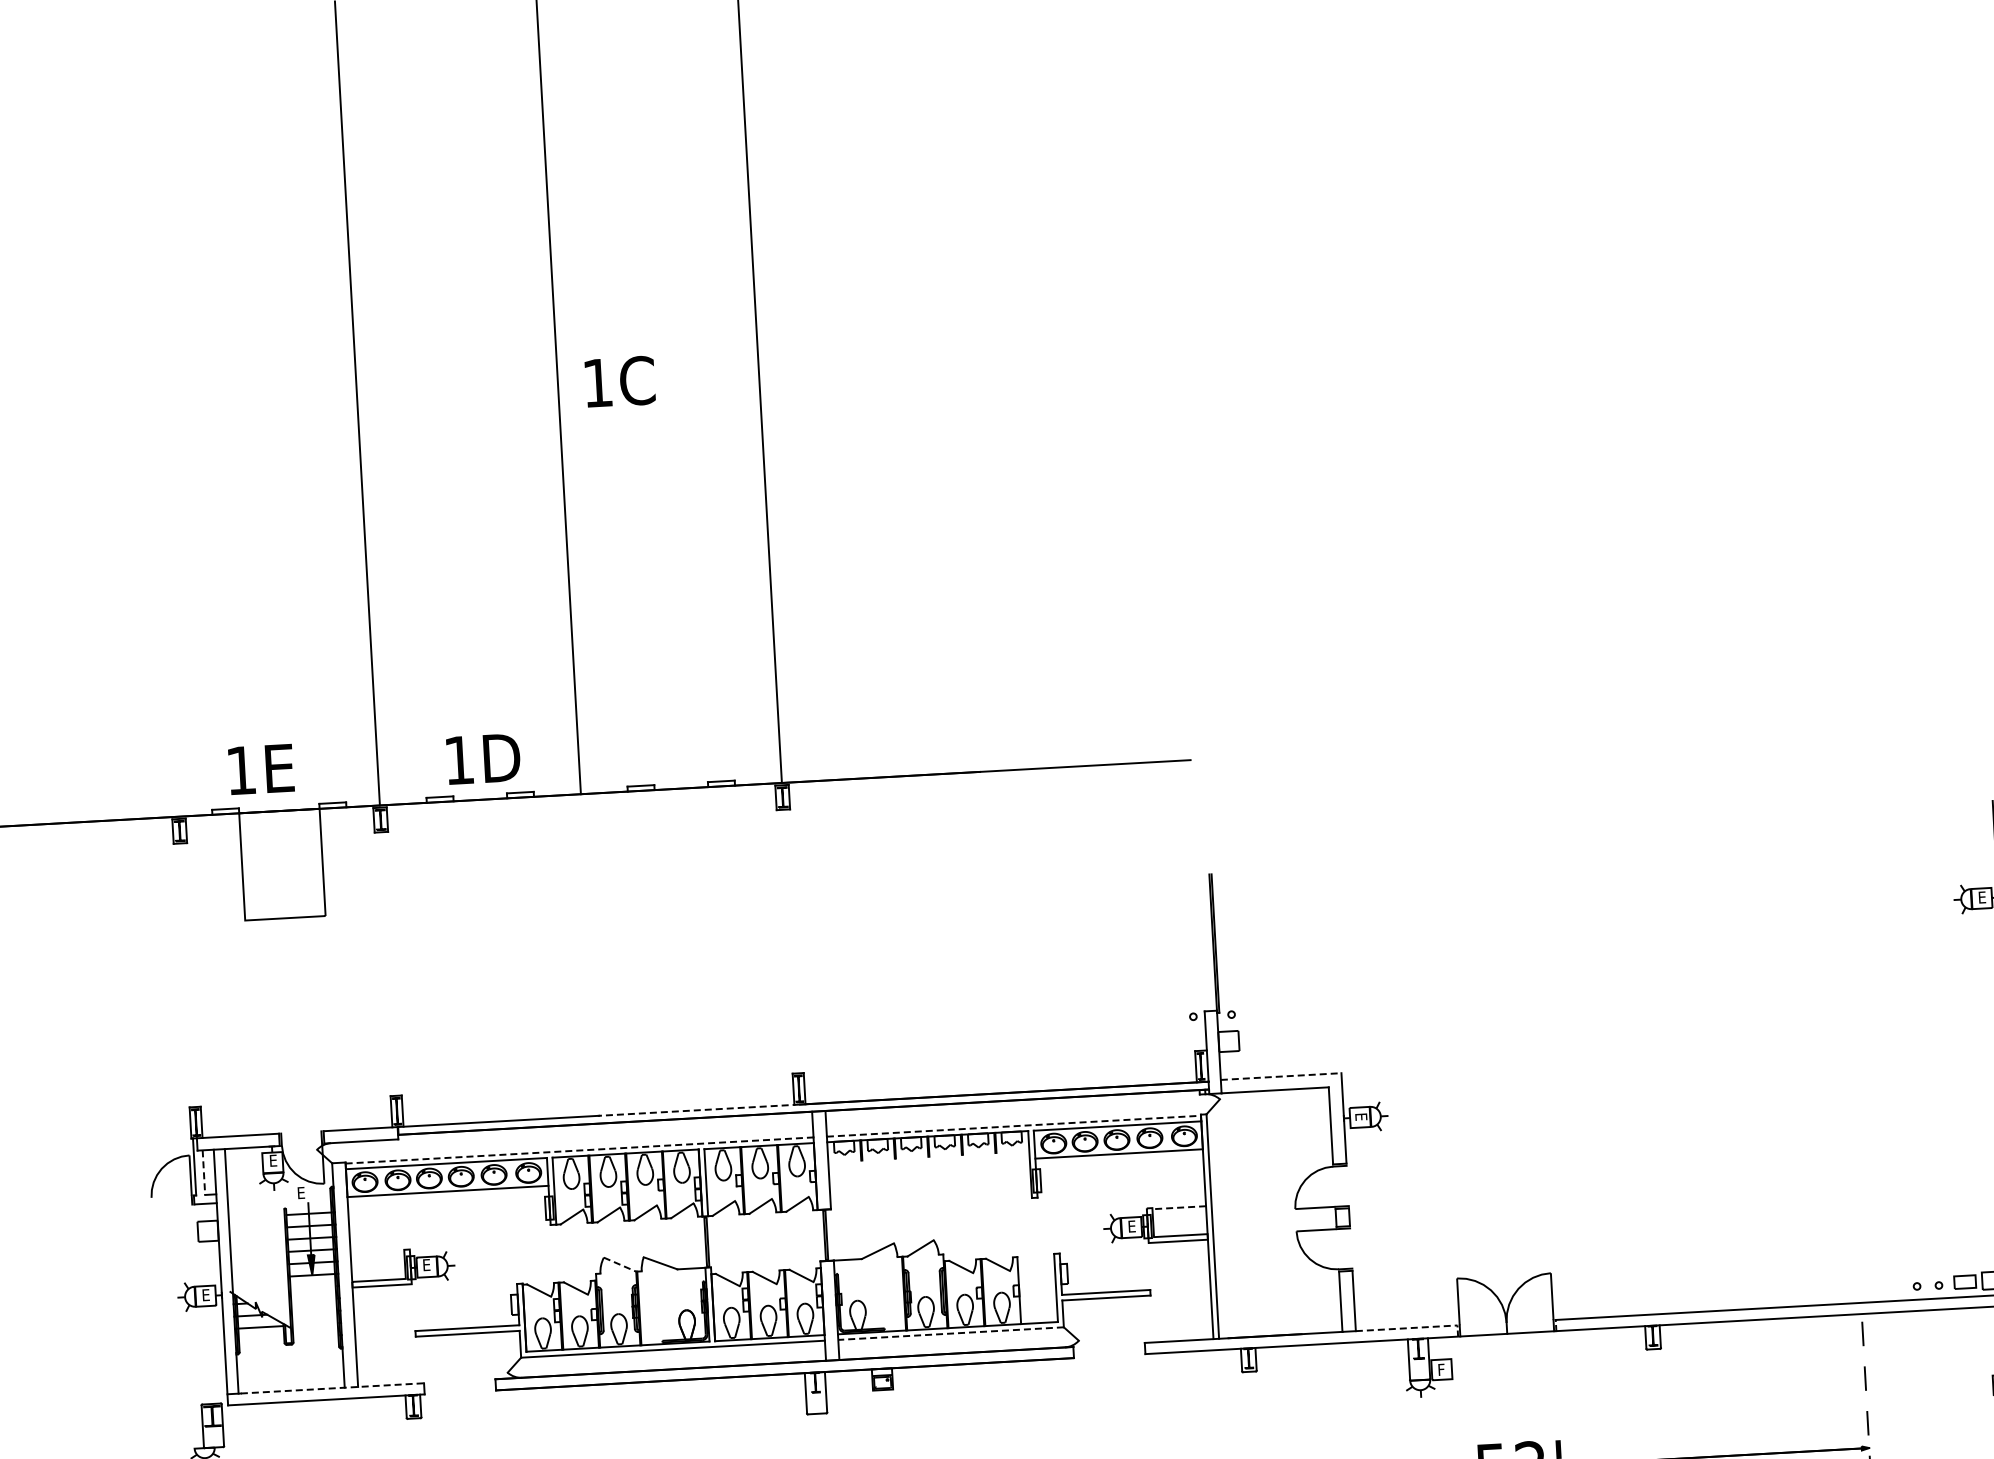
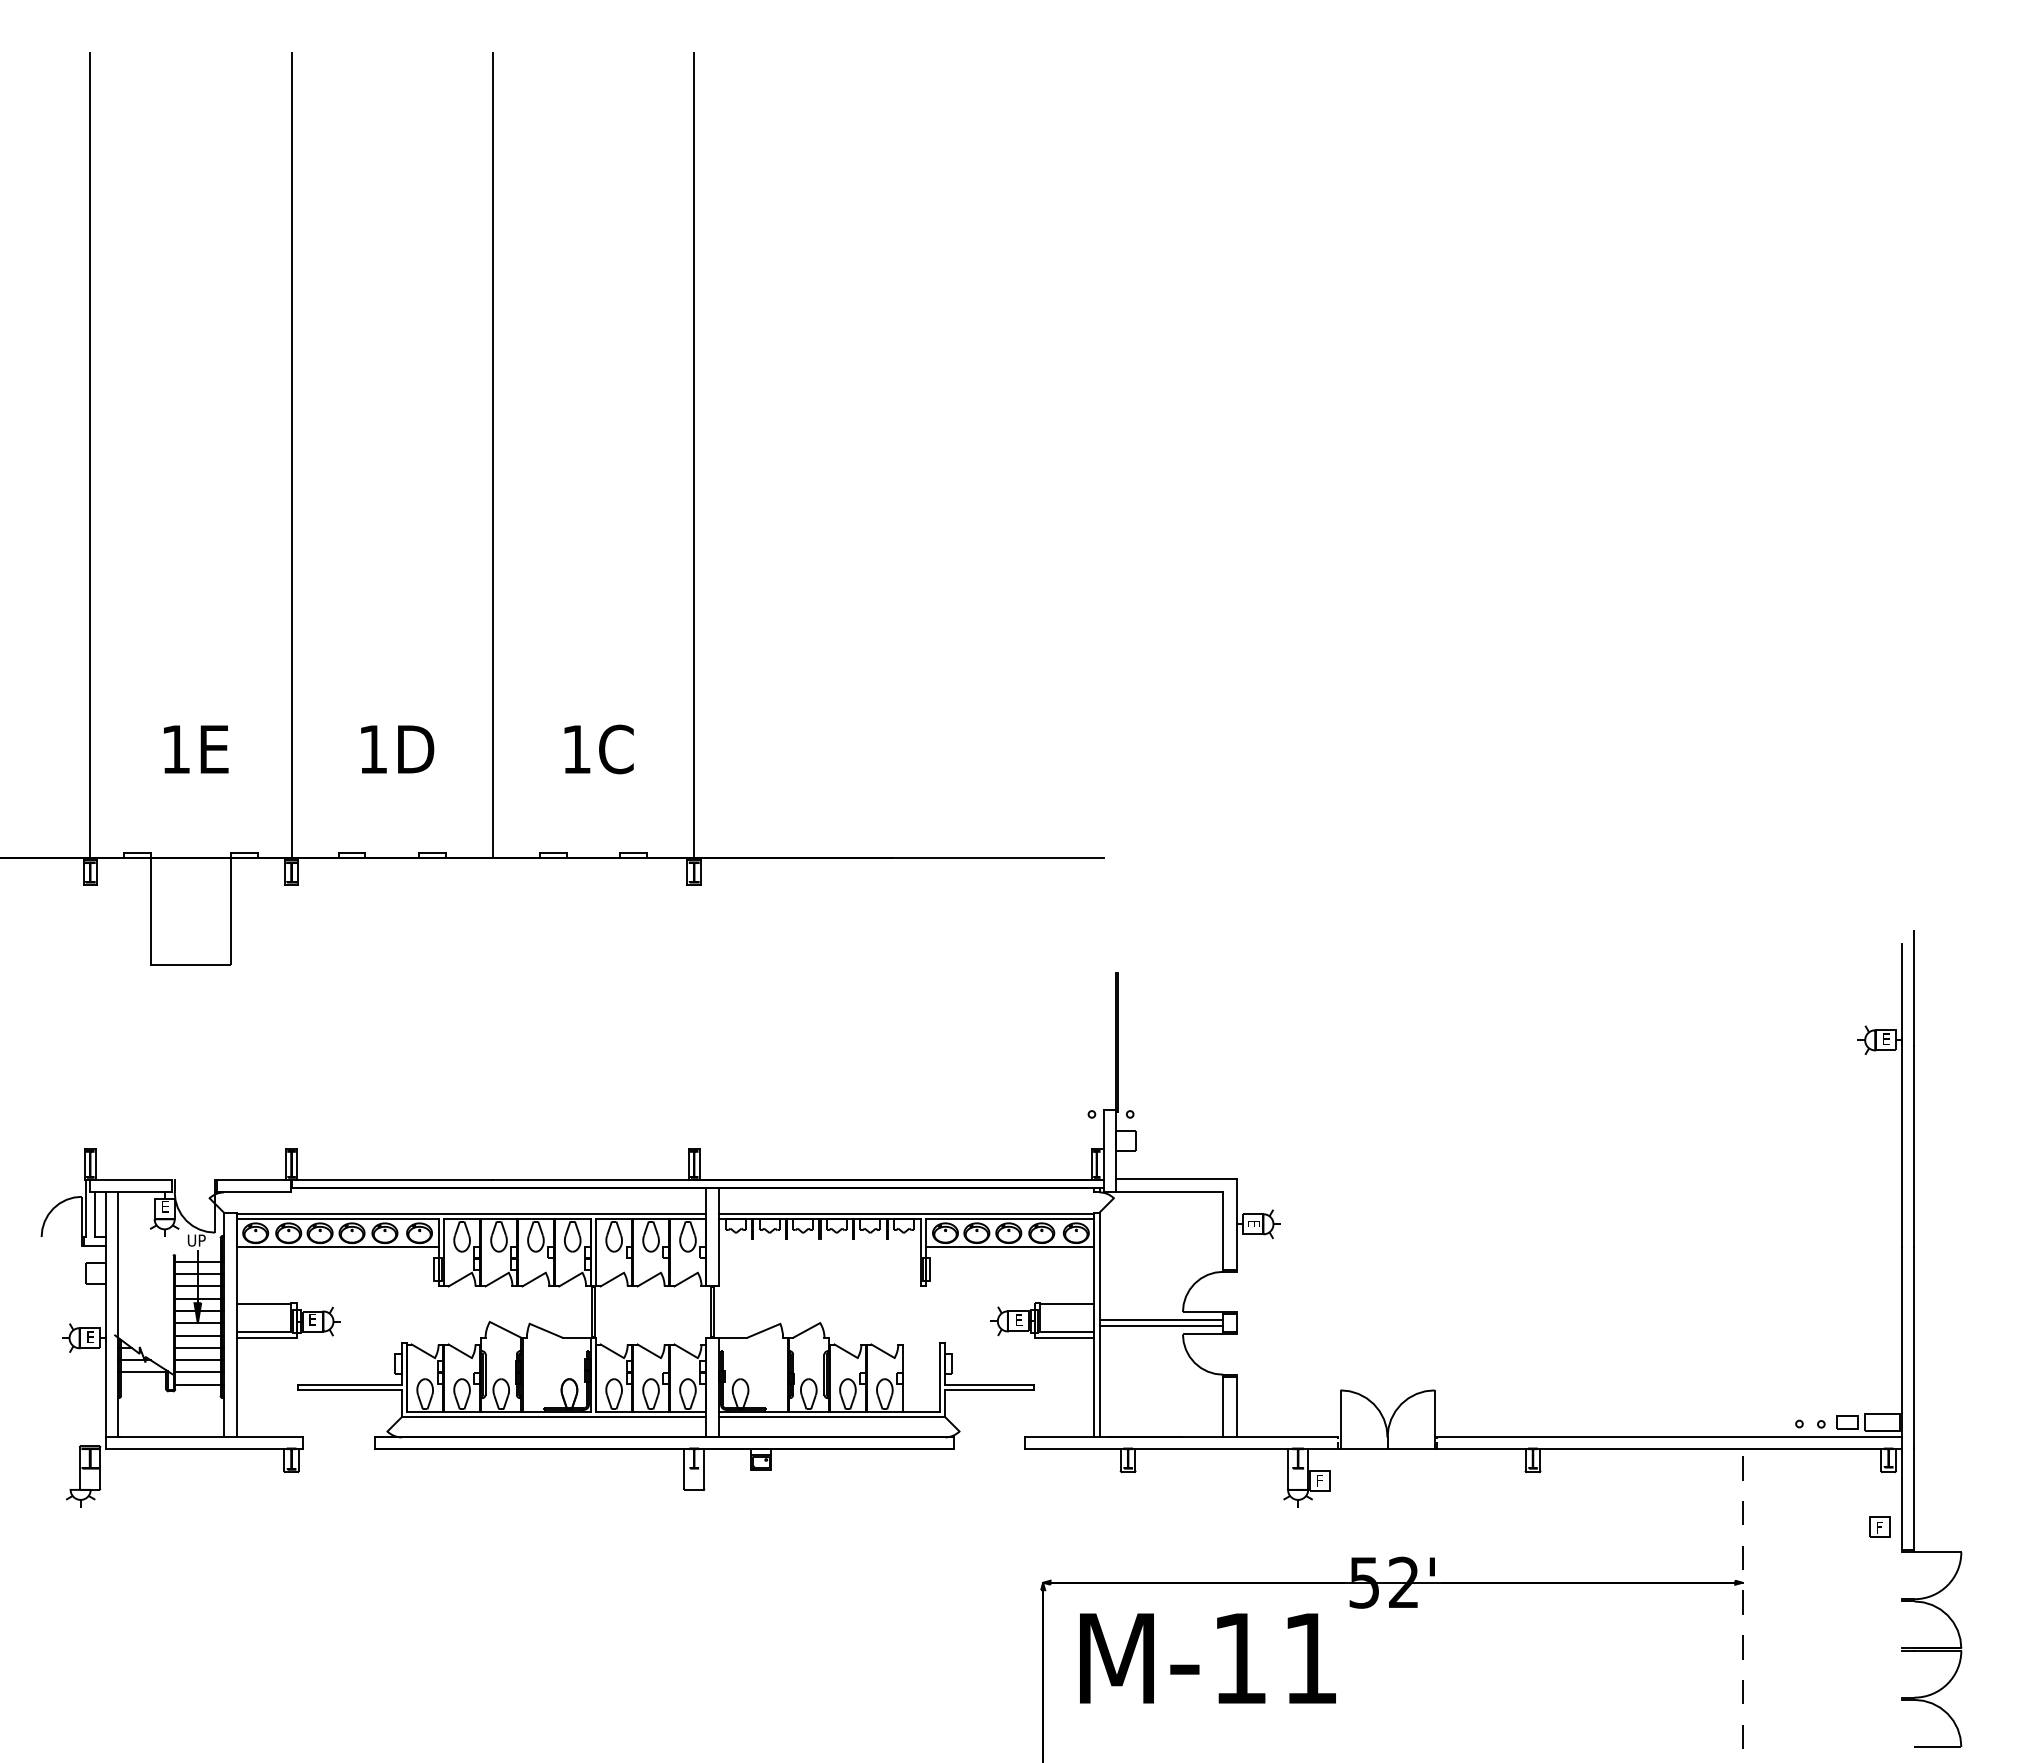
text: (619, 381) -> (598, 749), moved
line: (156, 414) -> (90, 455), added
text: (483, 759) -> (397, 749), moved
text: (261, 769) -> (196, 749), moved
line: (1281, 1076) -> (1176, 1178), dashed -> solid
line: (699, 1110) -> (593, 1180), dashed -> solid
line: (1014, 1126) -> (907, 1213), dashed -> solid
line: (580, 1150) -> (472, 1213), dashed -> solid
line: (204, 1173) -> (95, 1215), dashed -> solid
text: (306, 1192) -> (196, 1240), E -> UP
line: (1179, 1207) -> (1067, 1304), dashed -> solid
line: (1274, 1218) -> (1161, 1320), added
line: (1274, 1224) -> (1161, 1326), added
line: (376, 1252) -> (263, 1304), added
line: (619, 1264) -> (505, 1329), dashed -> solid
line: (312, 1287) -> (197, 1335), added
line: (313, 1299) -> (197, 1347), added
line: (314, 1312) -> (197, 1360), added
line: (314, 1324) -> (197, 1372), added
line: (1406, 1328) -> (1287, 1437), dashed -> solid
line: (951, 1333) -> (832, 1417), dashed -> solid
line: (315, 1336) -> (197, 1384), added
line: (332, 1388) -> (211, 1437), dashed -> solid

